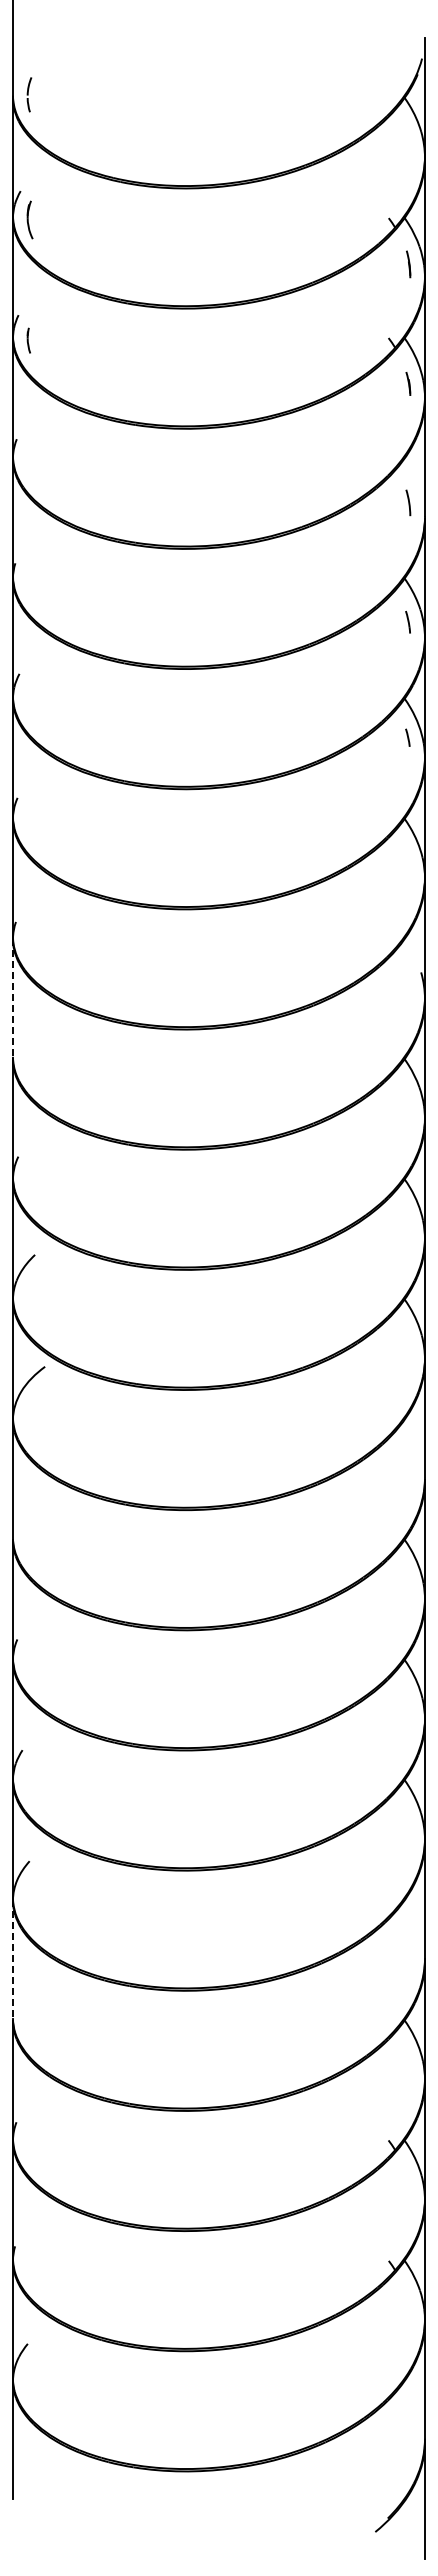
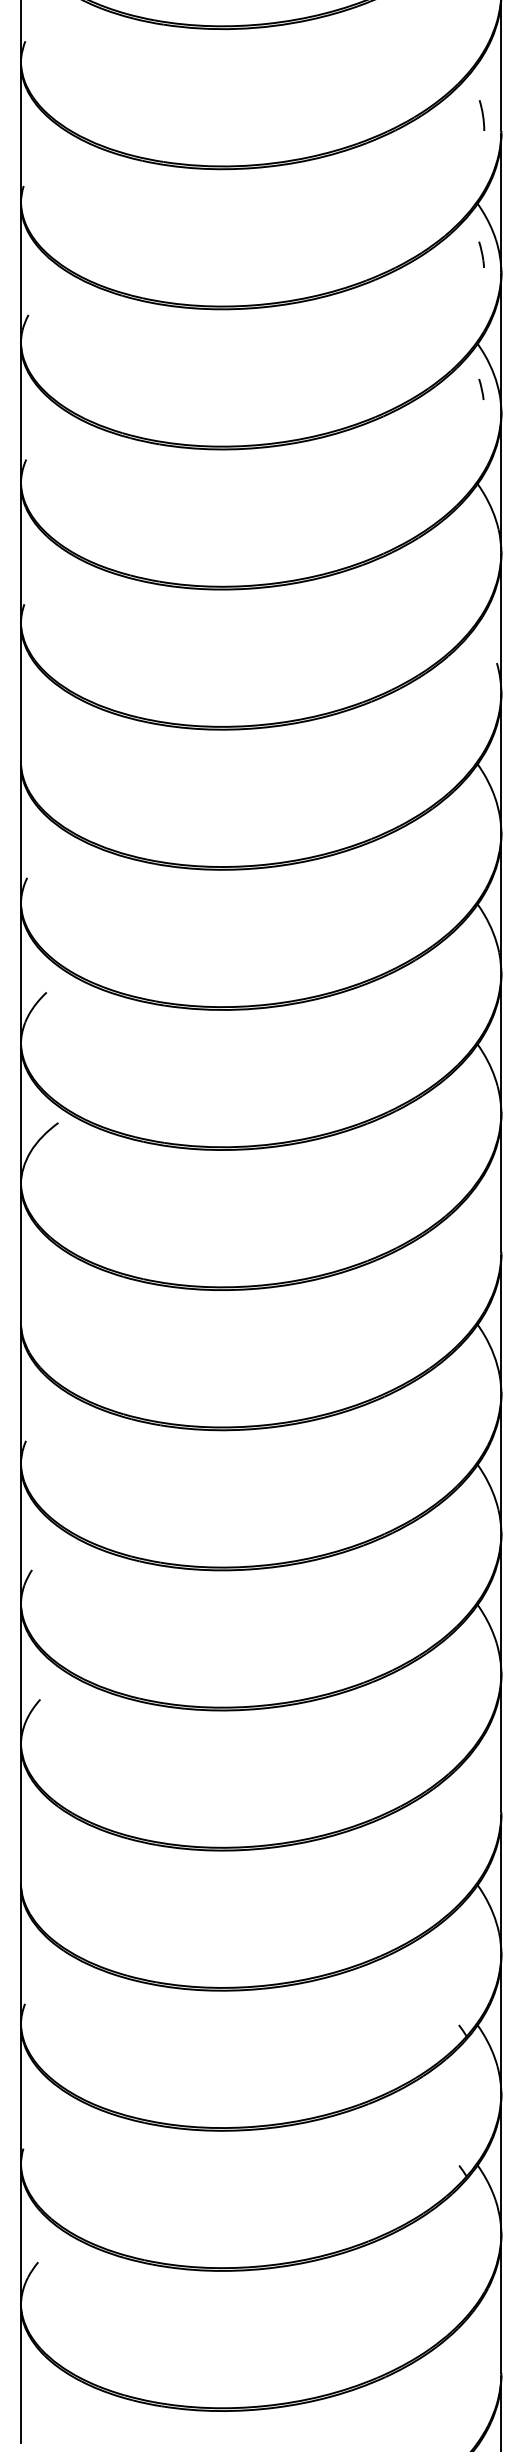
line: (12, 997) -> (20, 692), dashed -> solid
line: (12, 1959) -> (20, 1814), dashed -> solid

